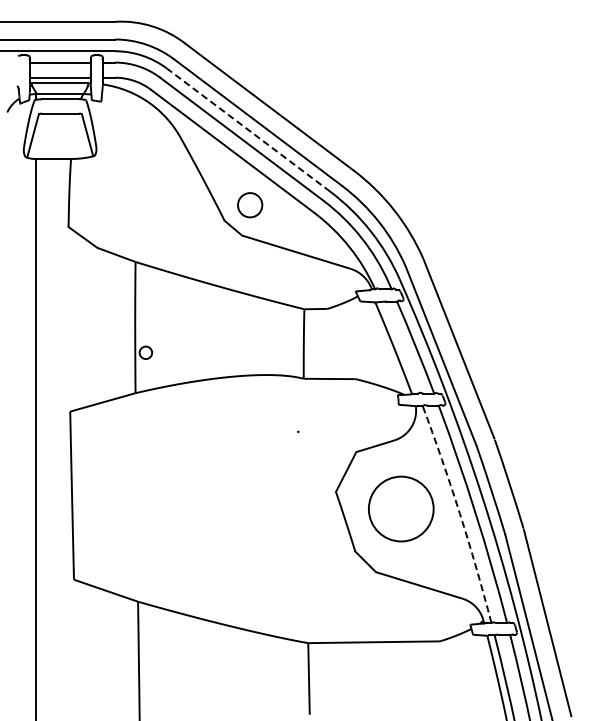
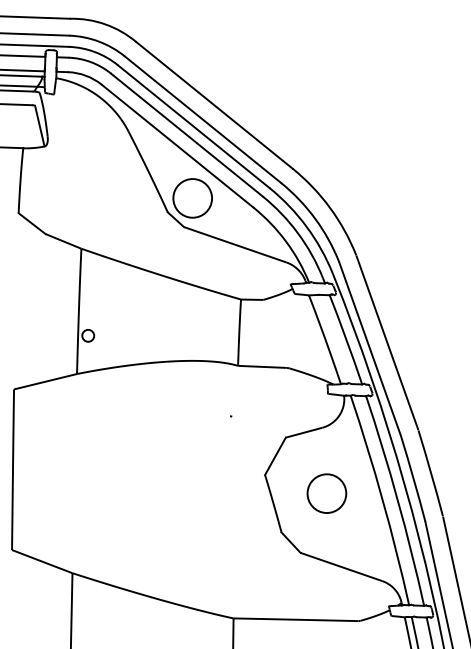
line: (248, 129) -> (193, 126), dashed -> solid
circle: (249, 204) -> (192, 197), size x1.67
circle: (401, 509) -> (327, 493), size x0.62
arc: (459, 513) -> (382, 499), dashed -> solid

